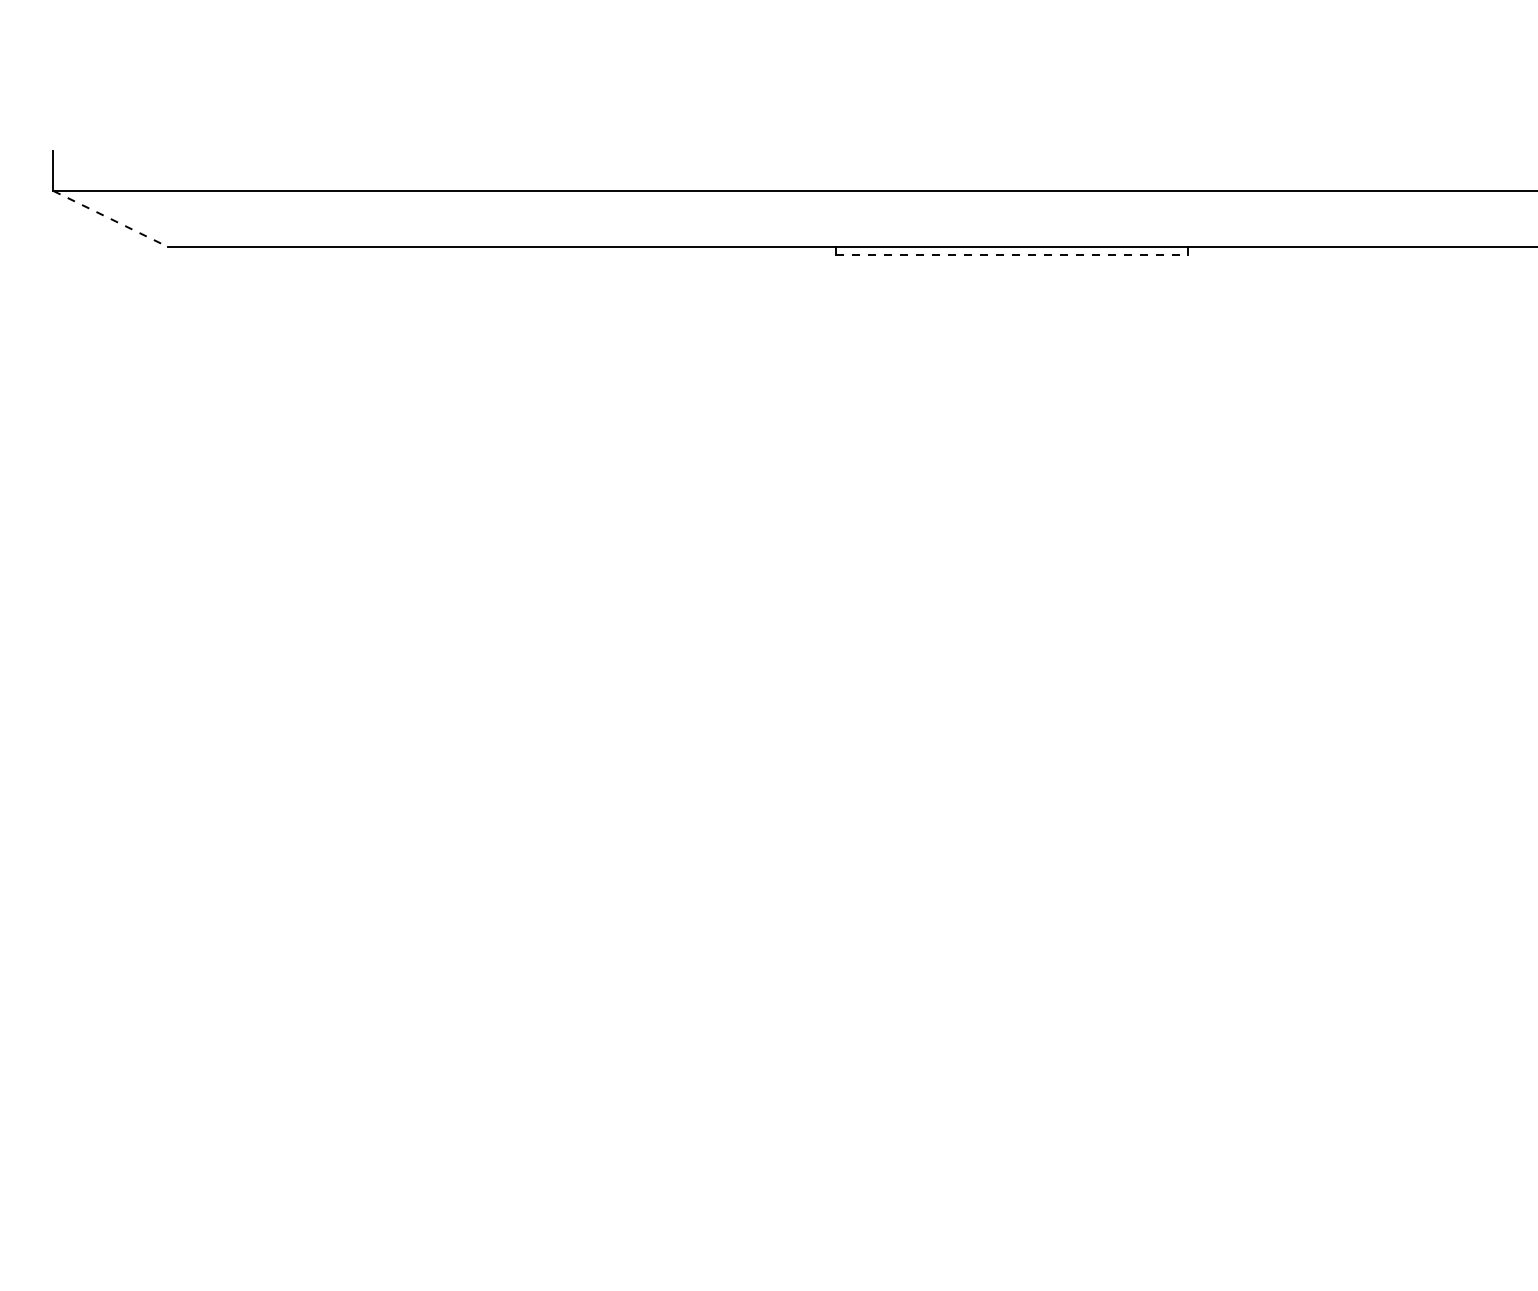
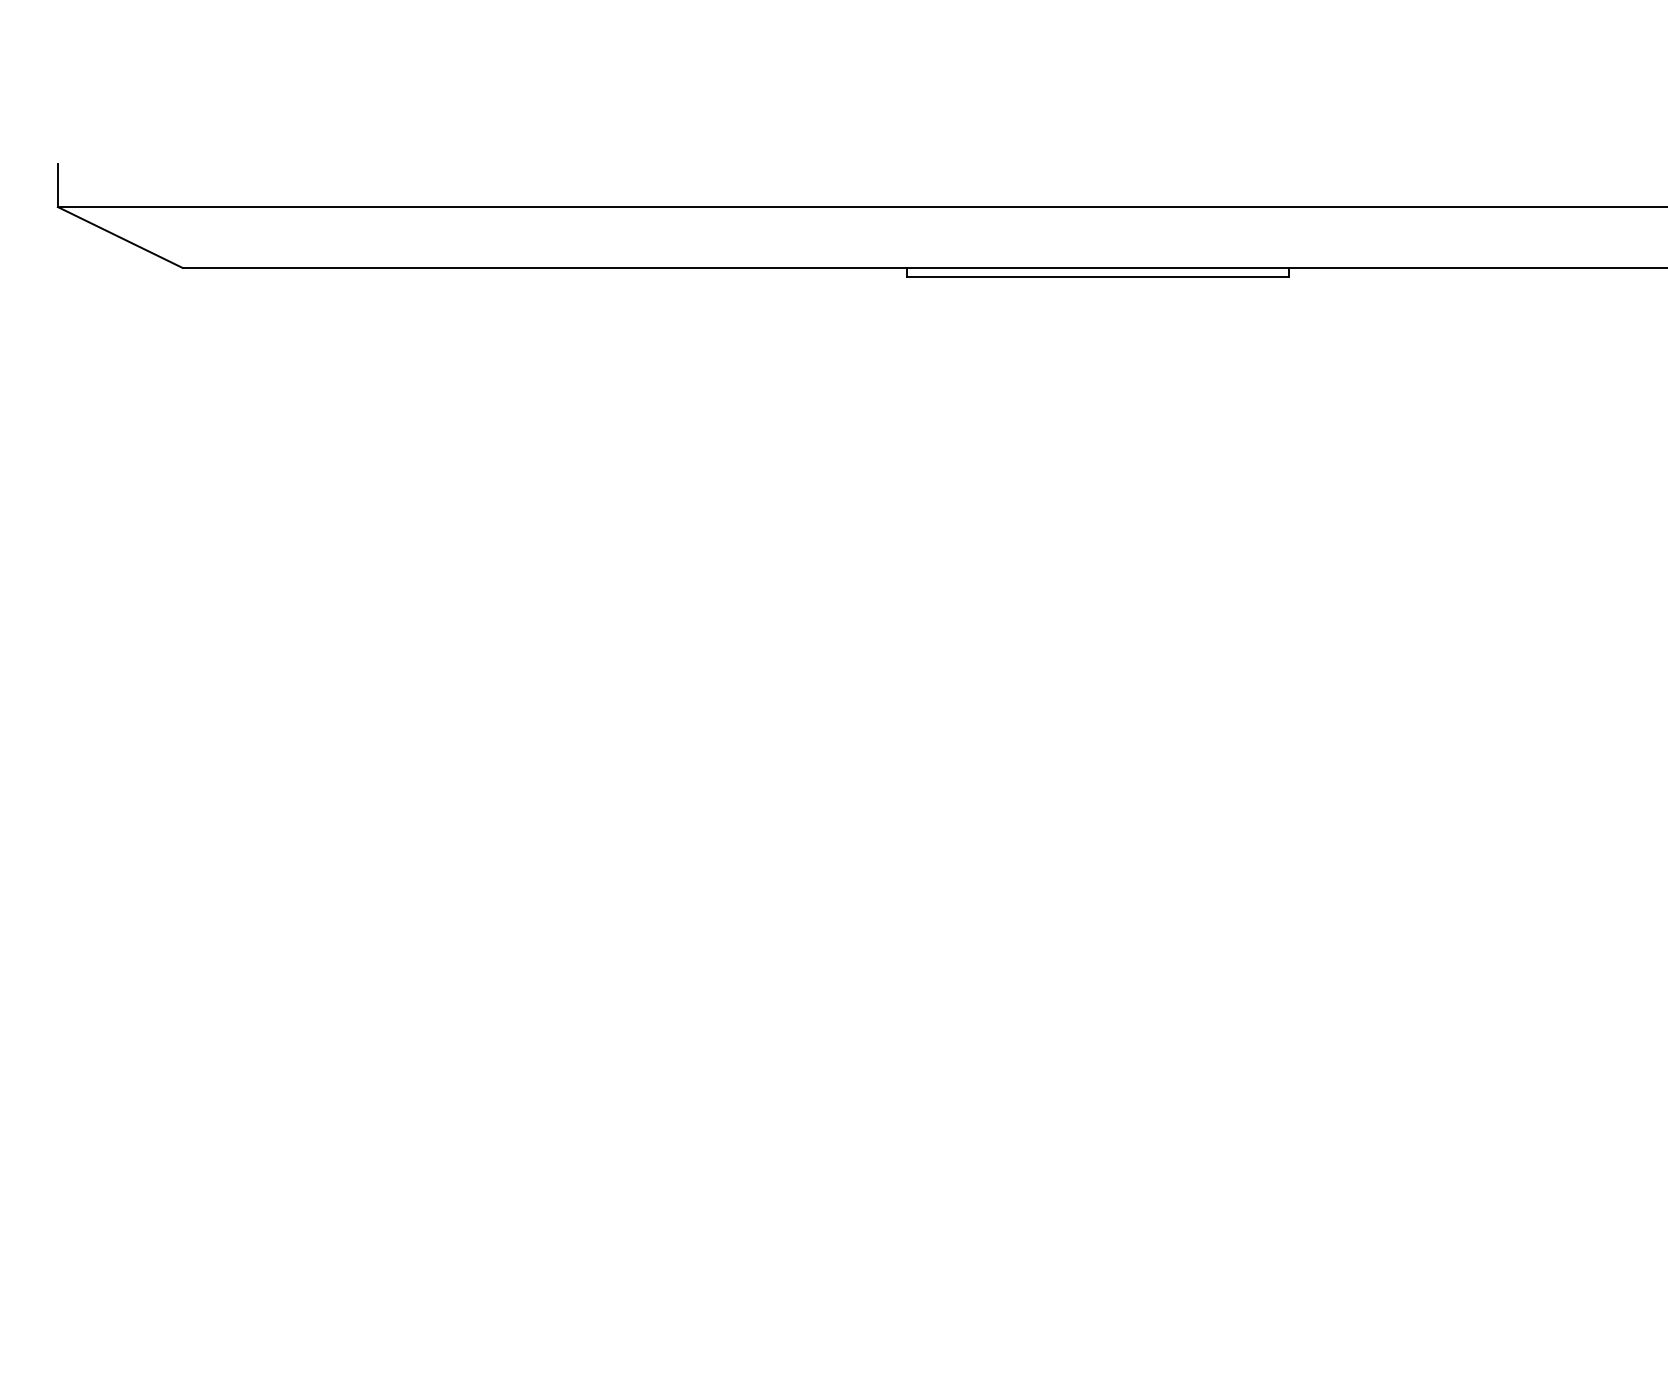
line: (110, 219) -> (119, 238), dashed -> solid
line: (1012, 255) -> (1098, 277), dashed -> solid

